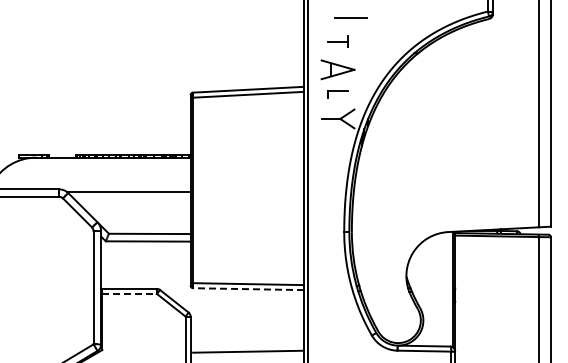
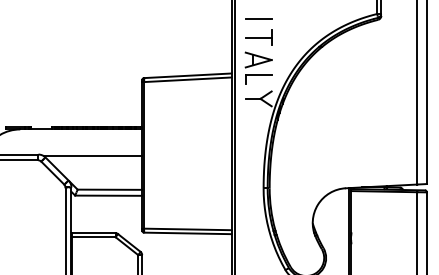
line: (350, 17) -> (258, 18), moved
part: (337, 41) -> (258, 37), size x1.67
part: (337, 94) -> (258, 79), size x1.67
line: (248, 289) -> (187, 233), dashed -> solid
line: (130, 293) -> (94, 236), dashed -> solid

